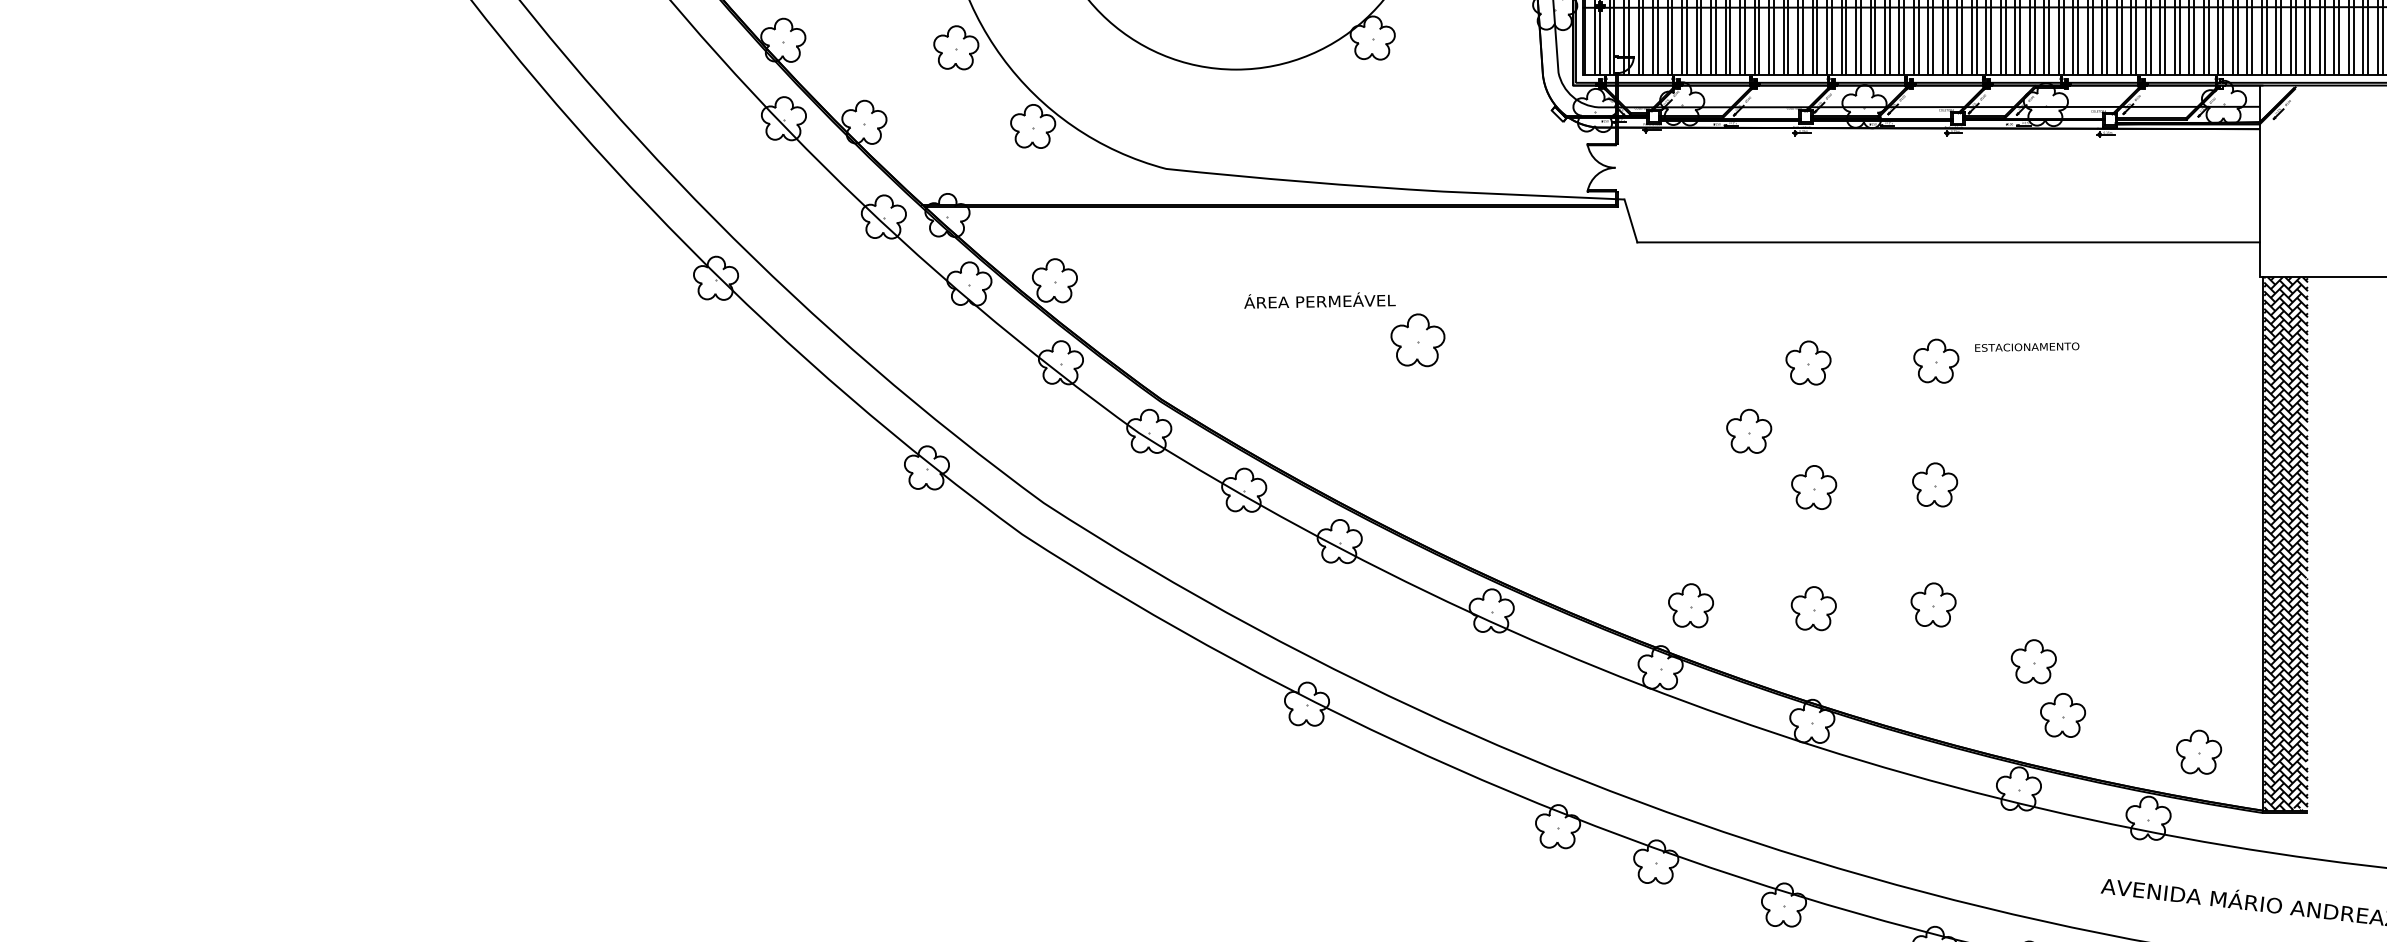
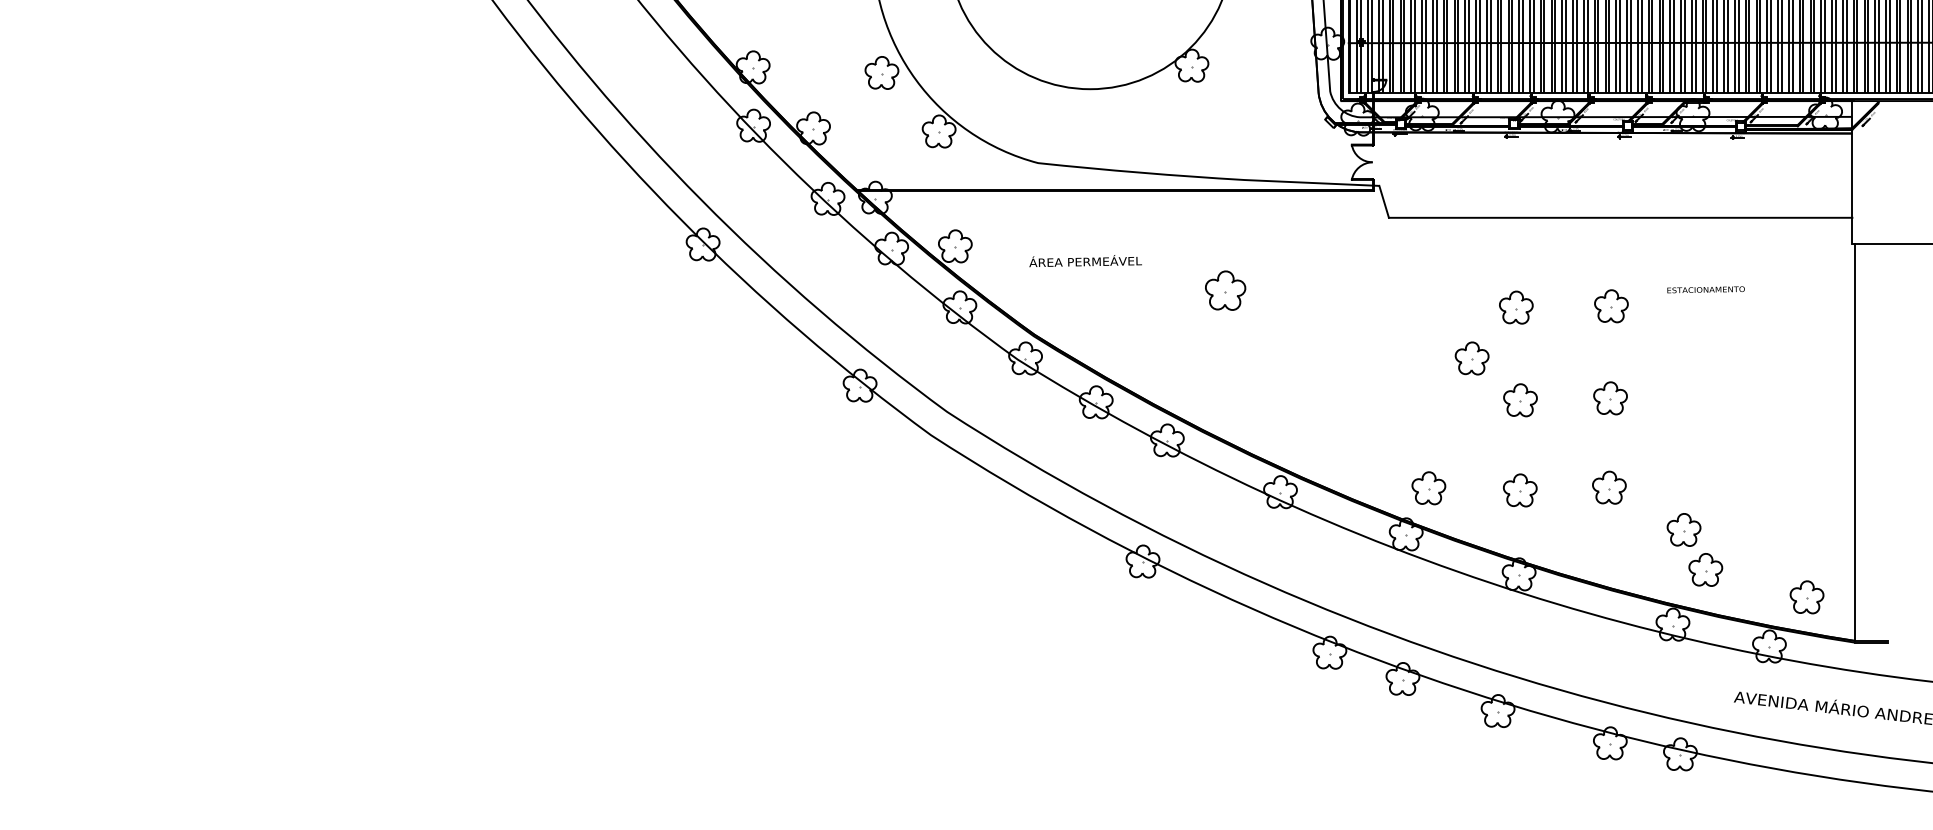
text: (1319, 301) -> (1085, 261), moved
text: (2026, 346) -> (1705, 289), moved
hatch: (2285, 542) -> (1871, 441), removed

